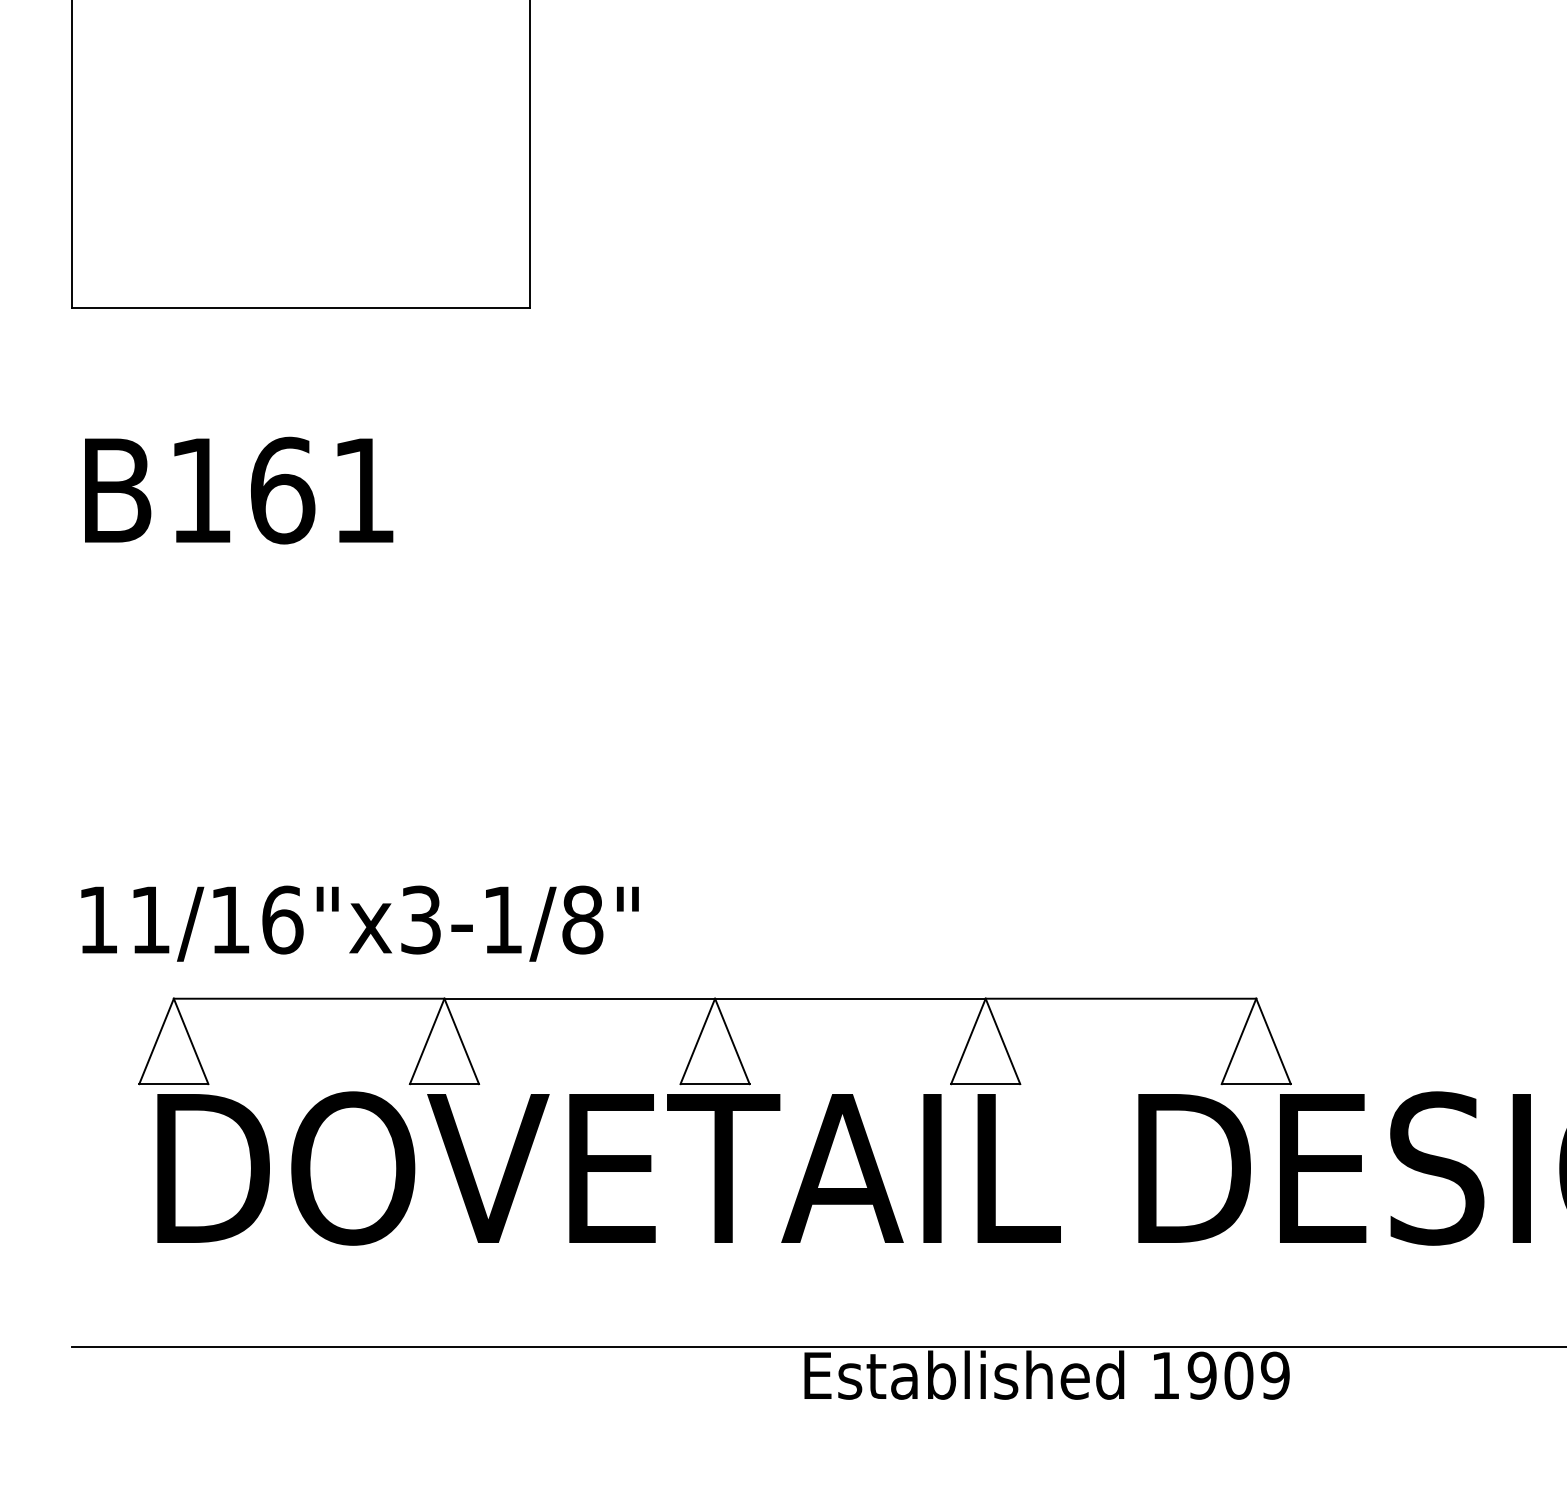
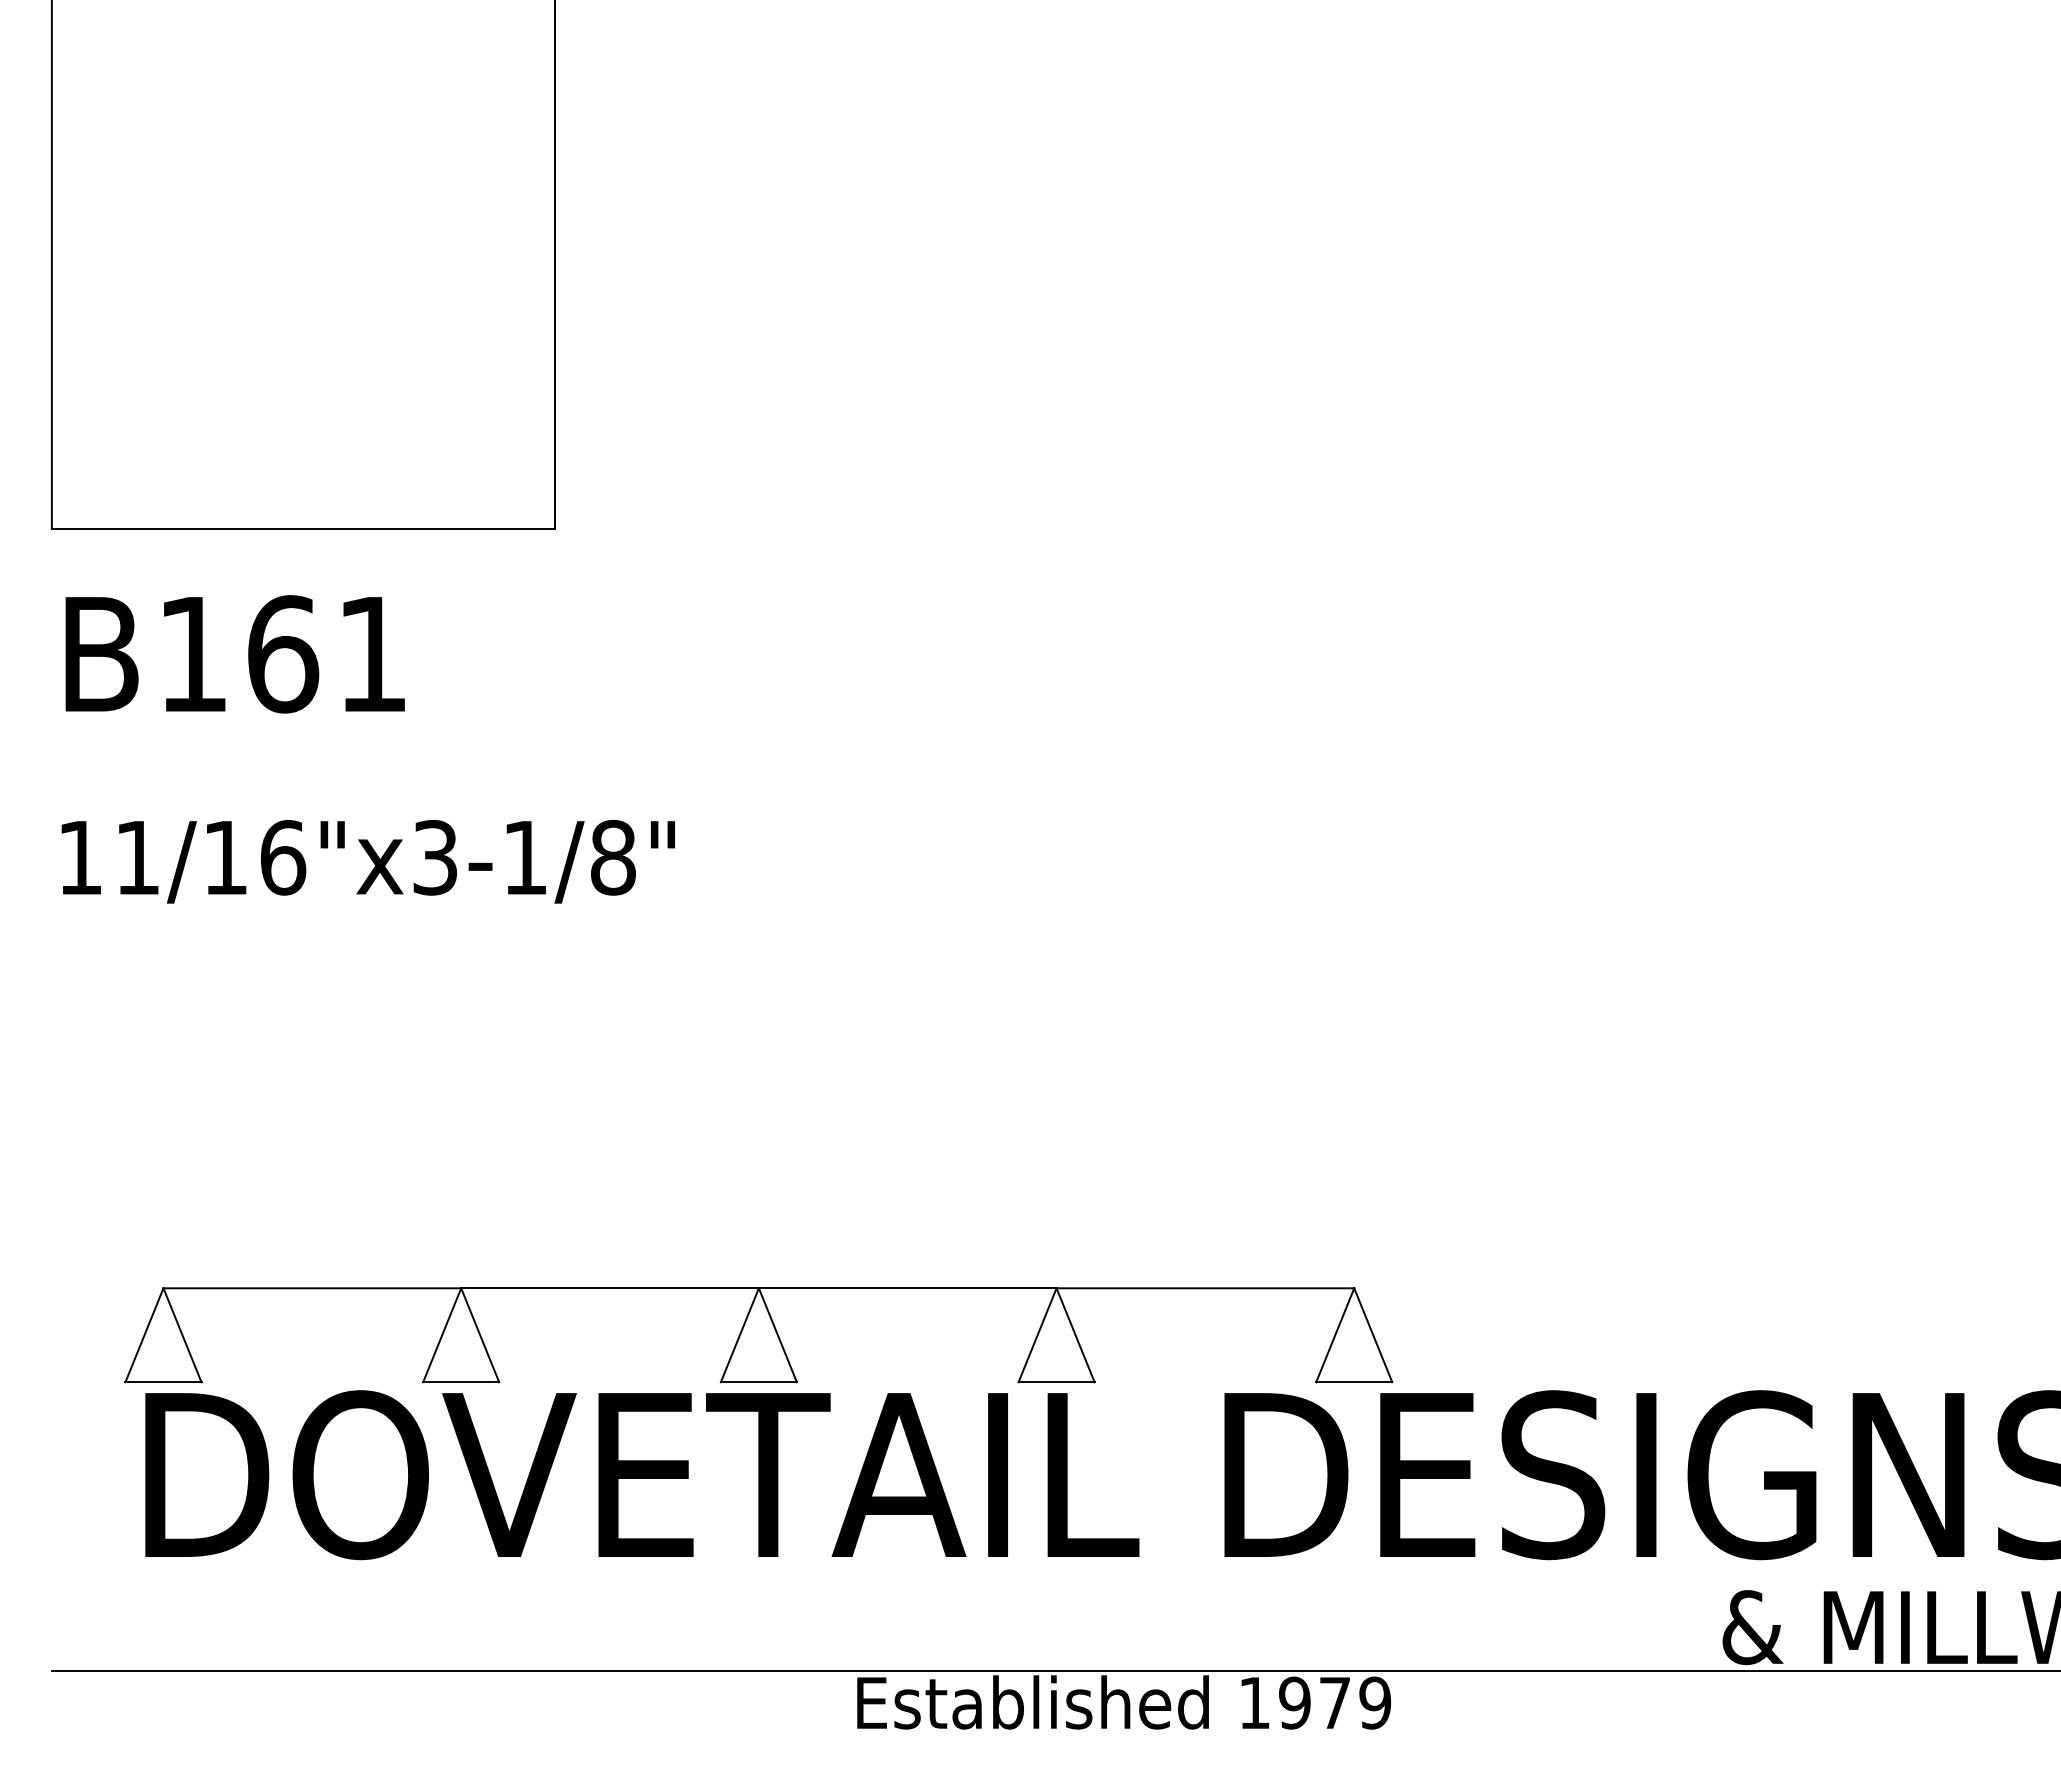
text: (238, 490) -> (234, 654), moved
text: (359, 923) -> (367, 861), moved
text: (1239, 1375) -> (1335, 1702), 1909 -> 1979

